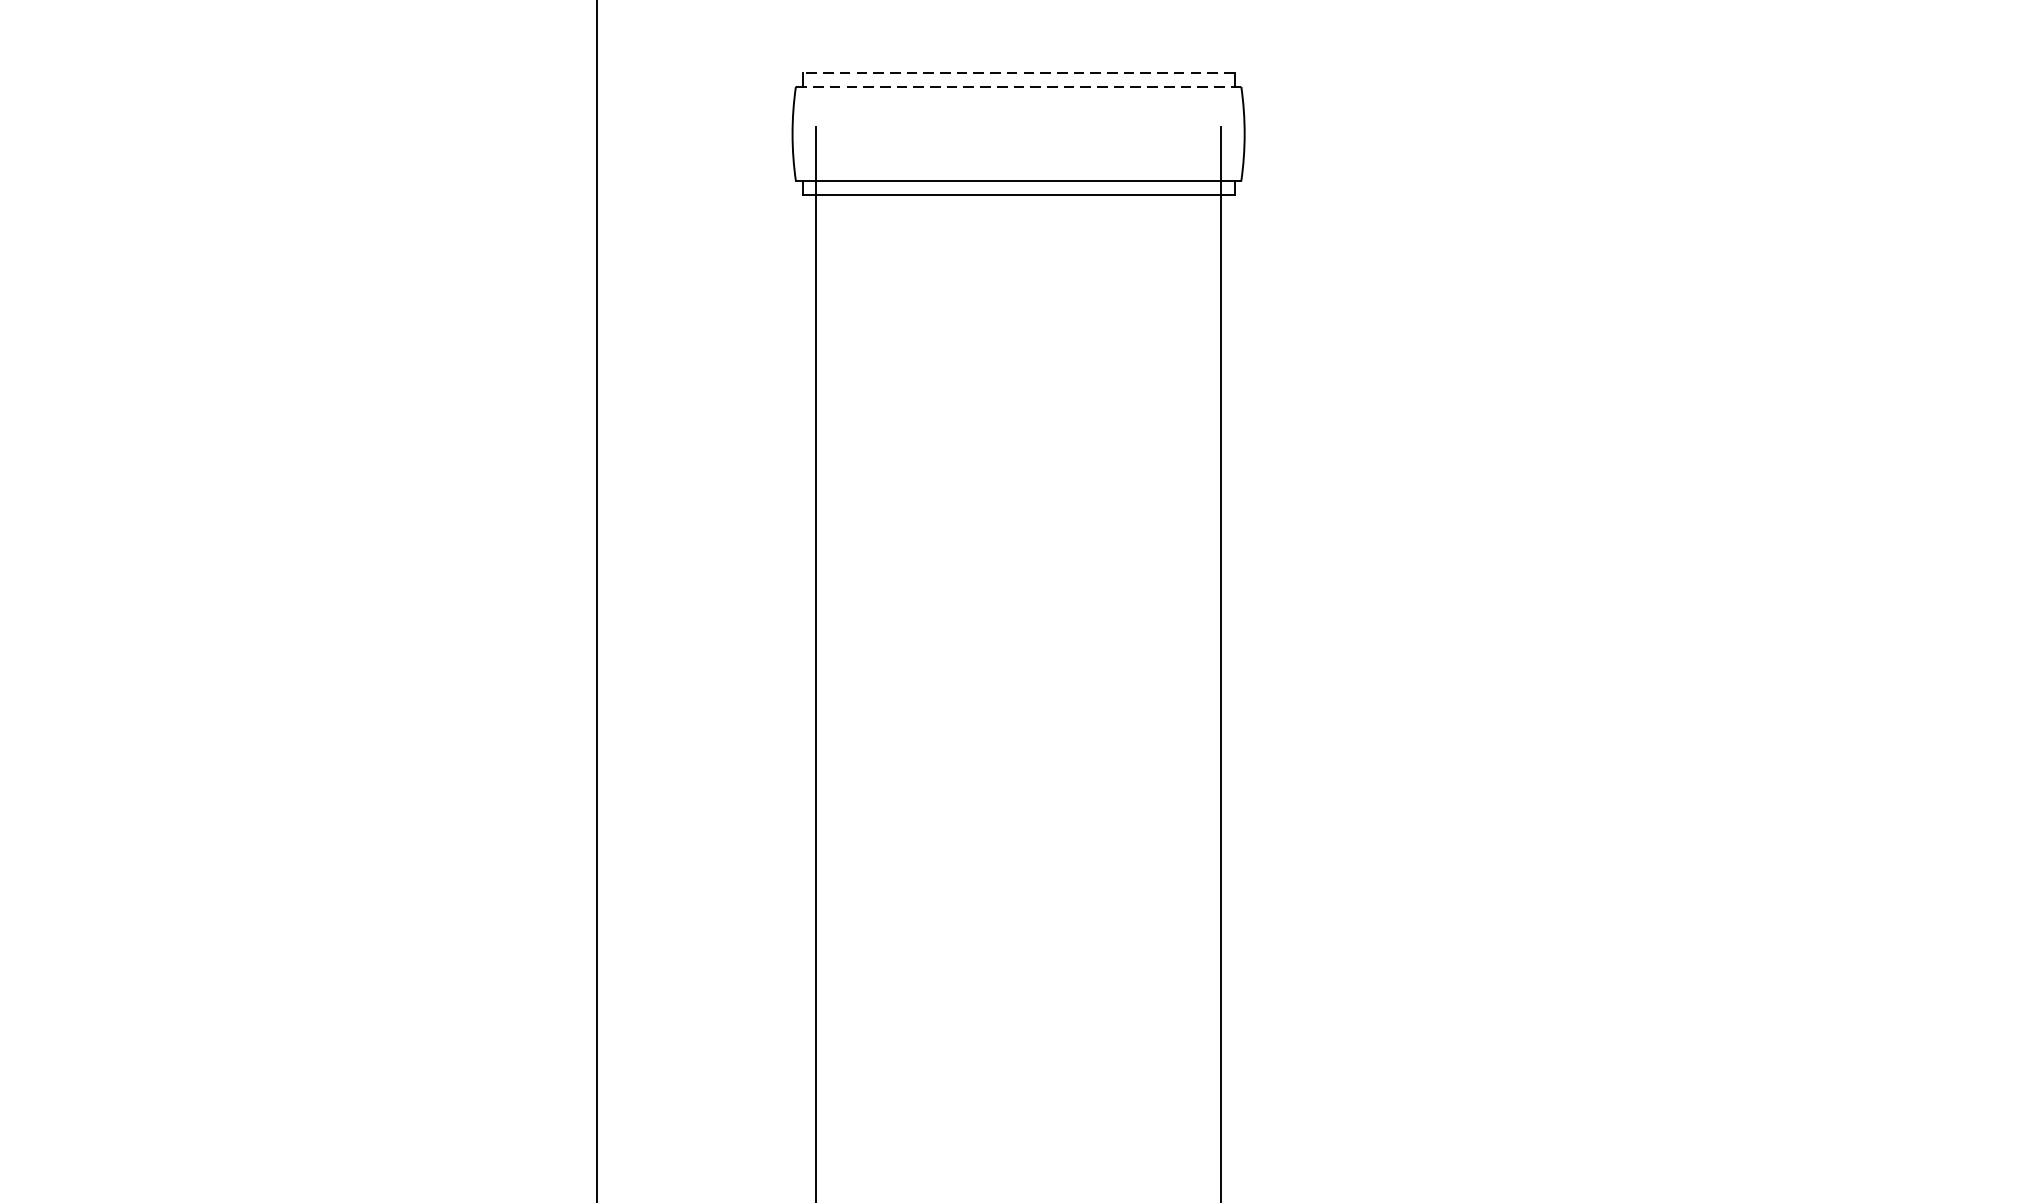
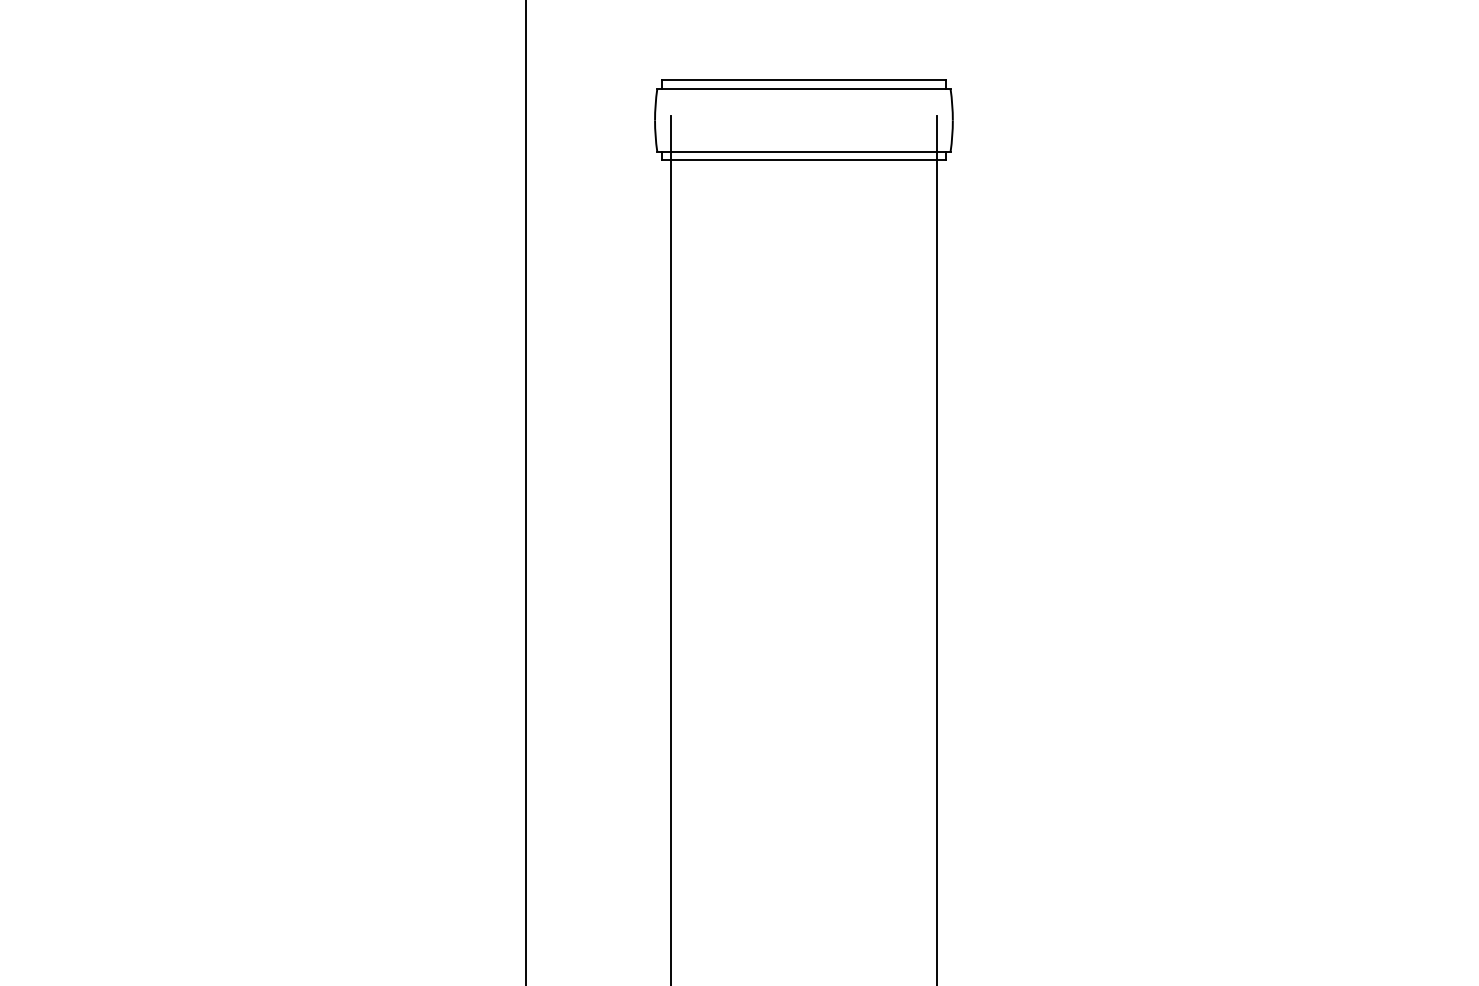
line: (1017, 73) -> (803, 80), dashed -> solid
line: (1017, 86) -> (803, 89), dashed -> solid

